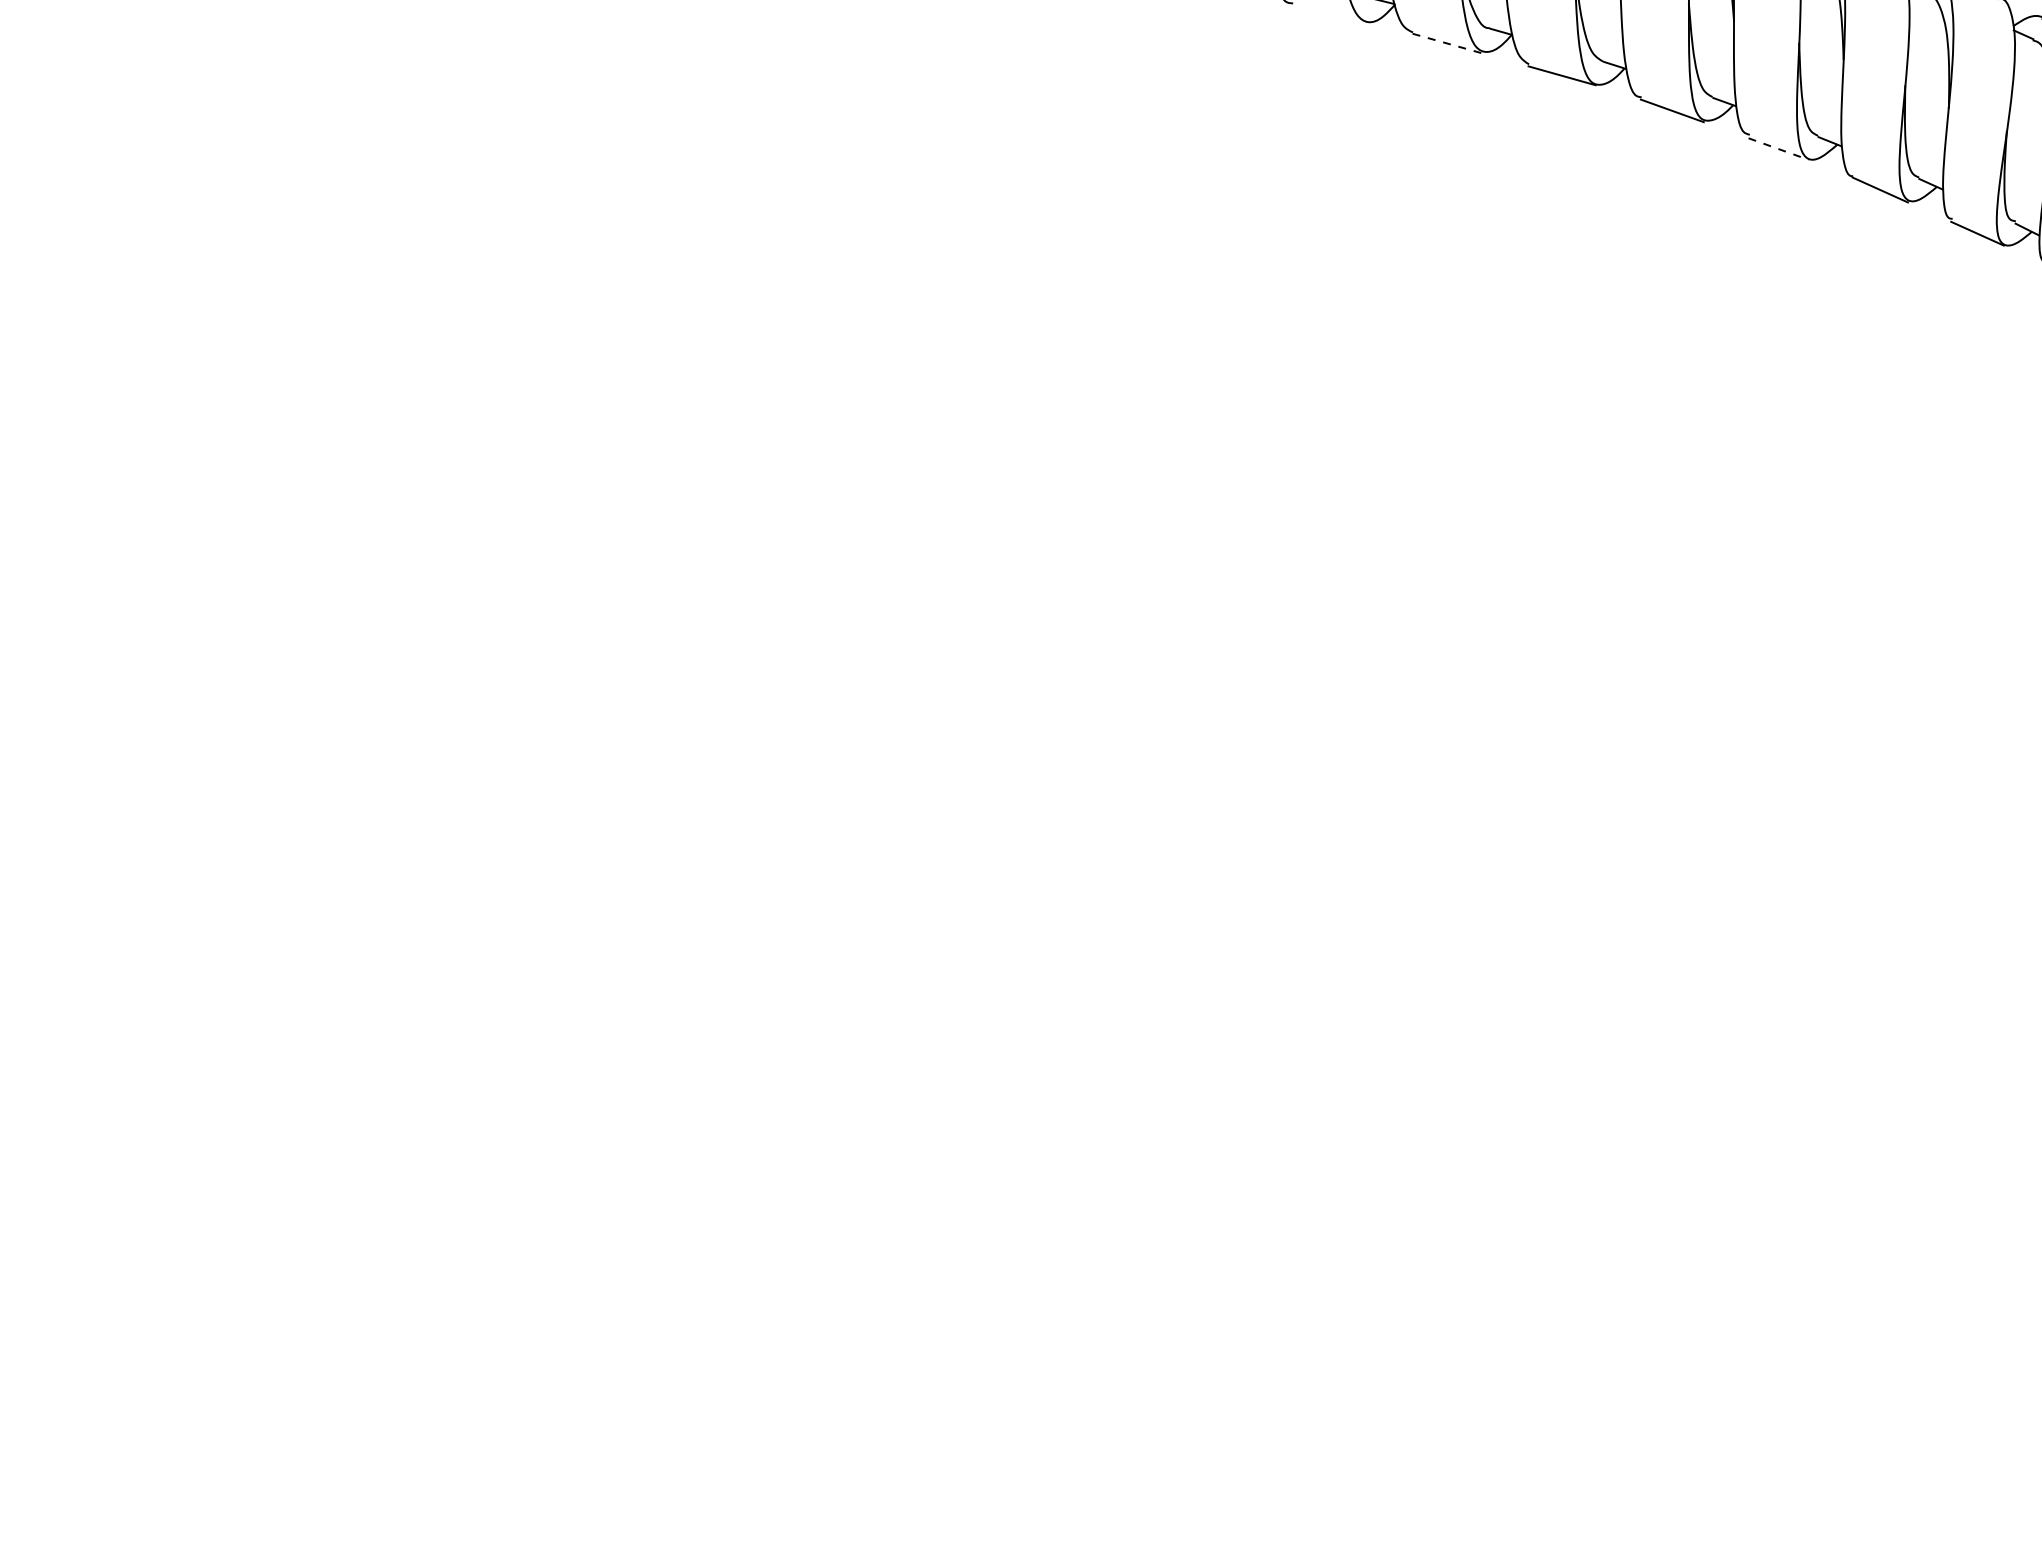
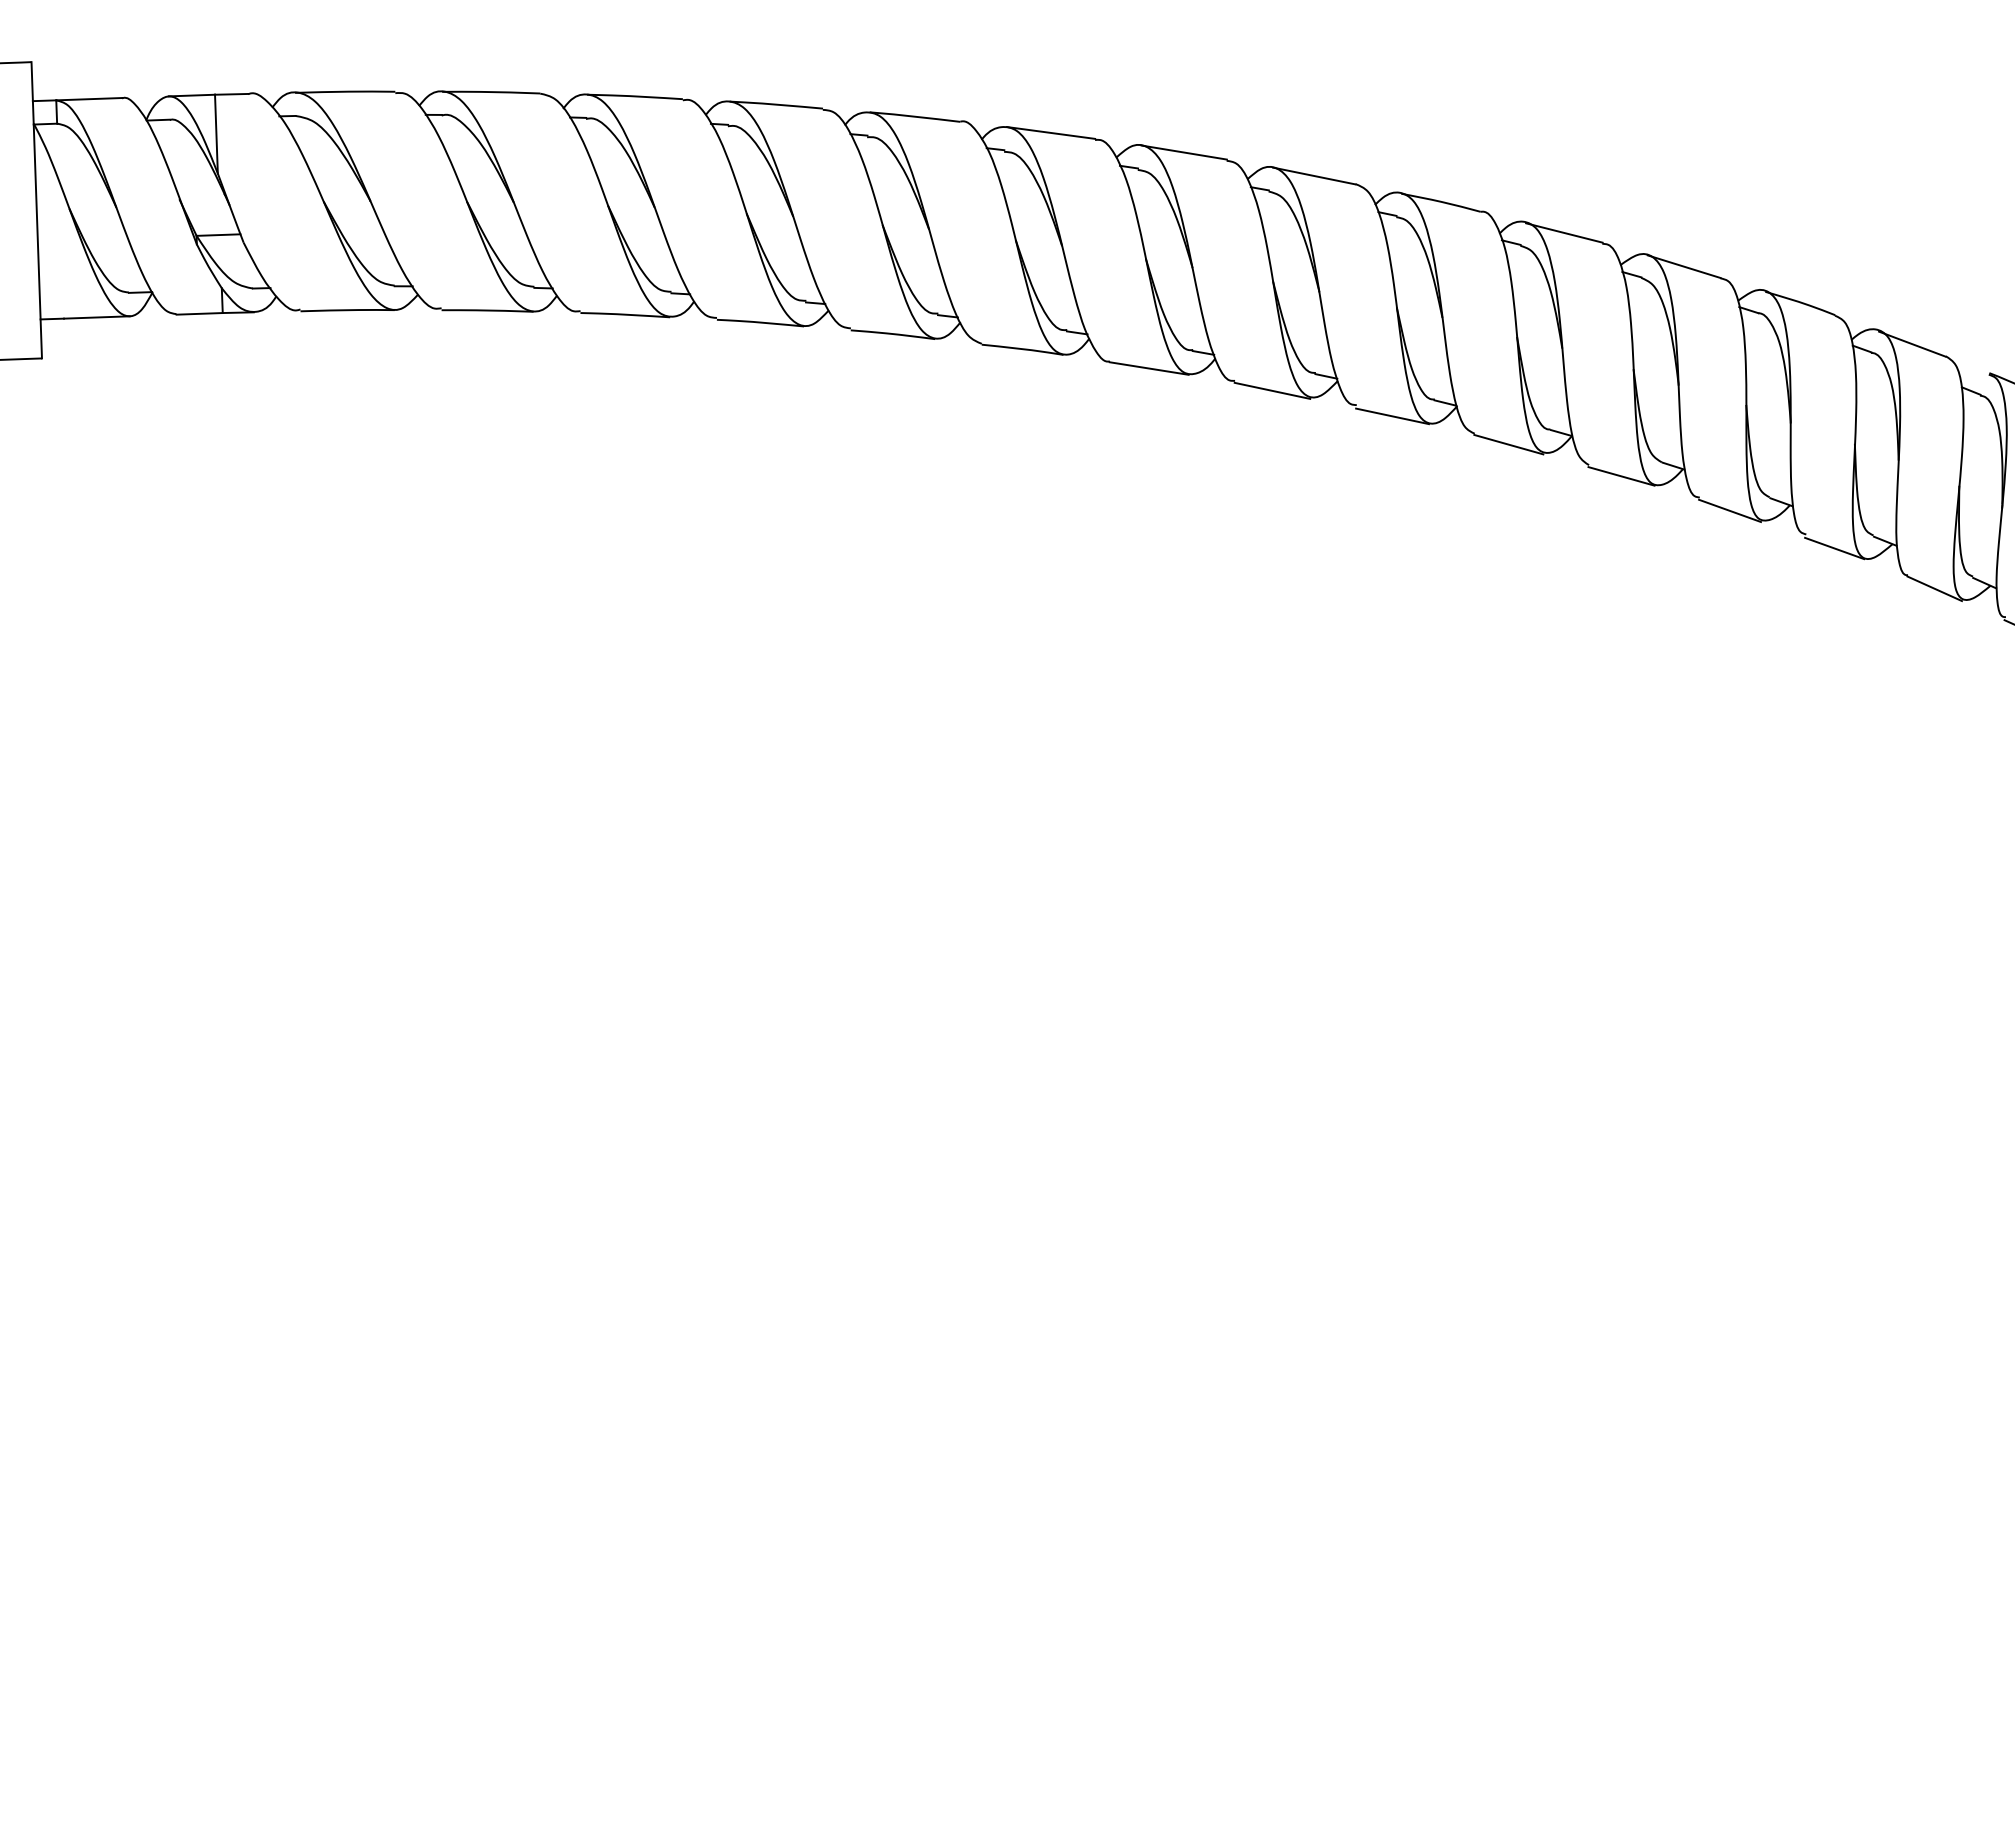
line: (1329, 14) -> (1392, 416), added
line: (1447, 43) -> (1508, 444), dashed -> solid
line: (1779, 149) -> (1835, 548), dashed -> solid

